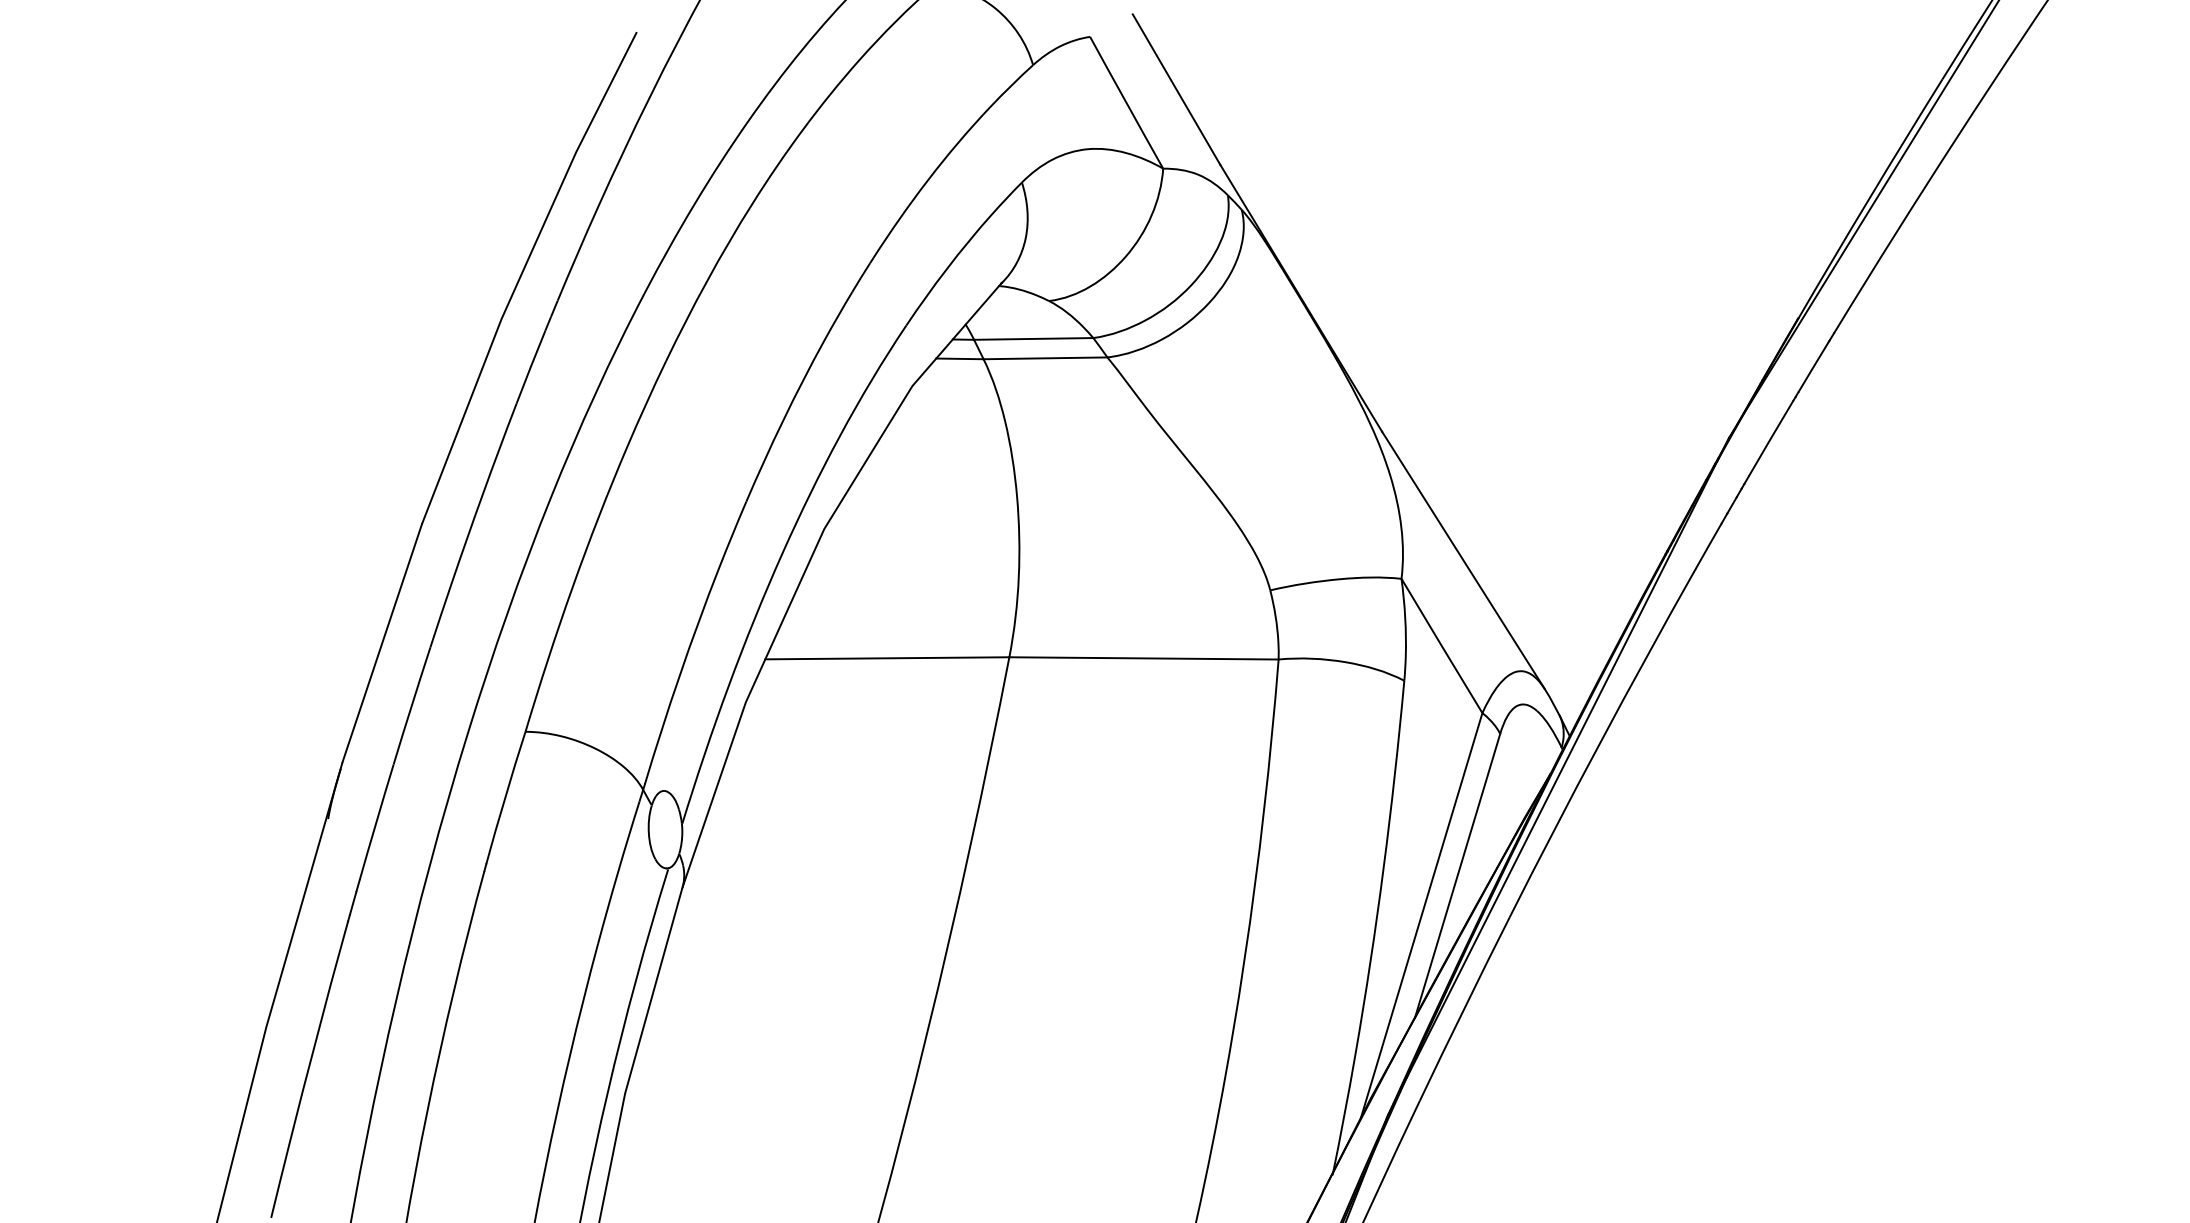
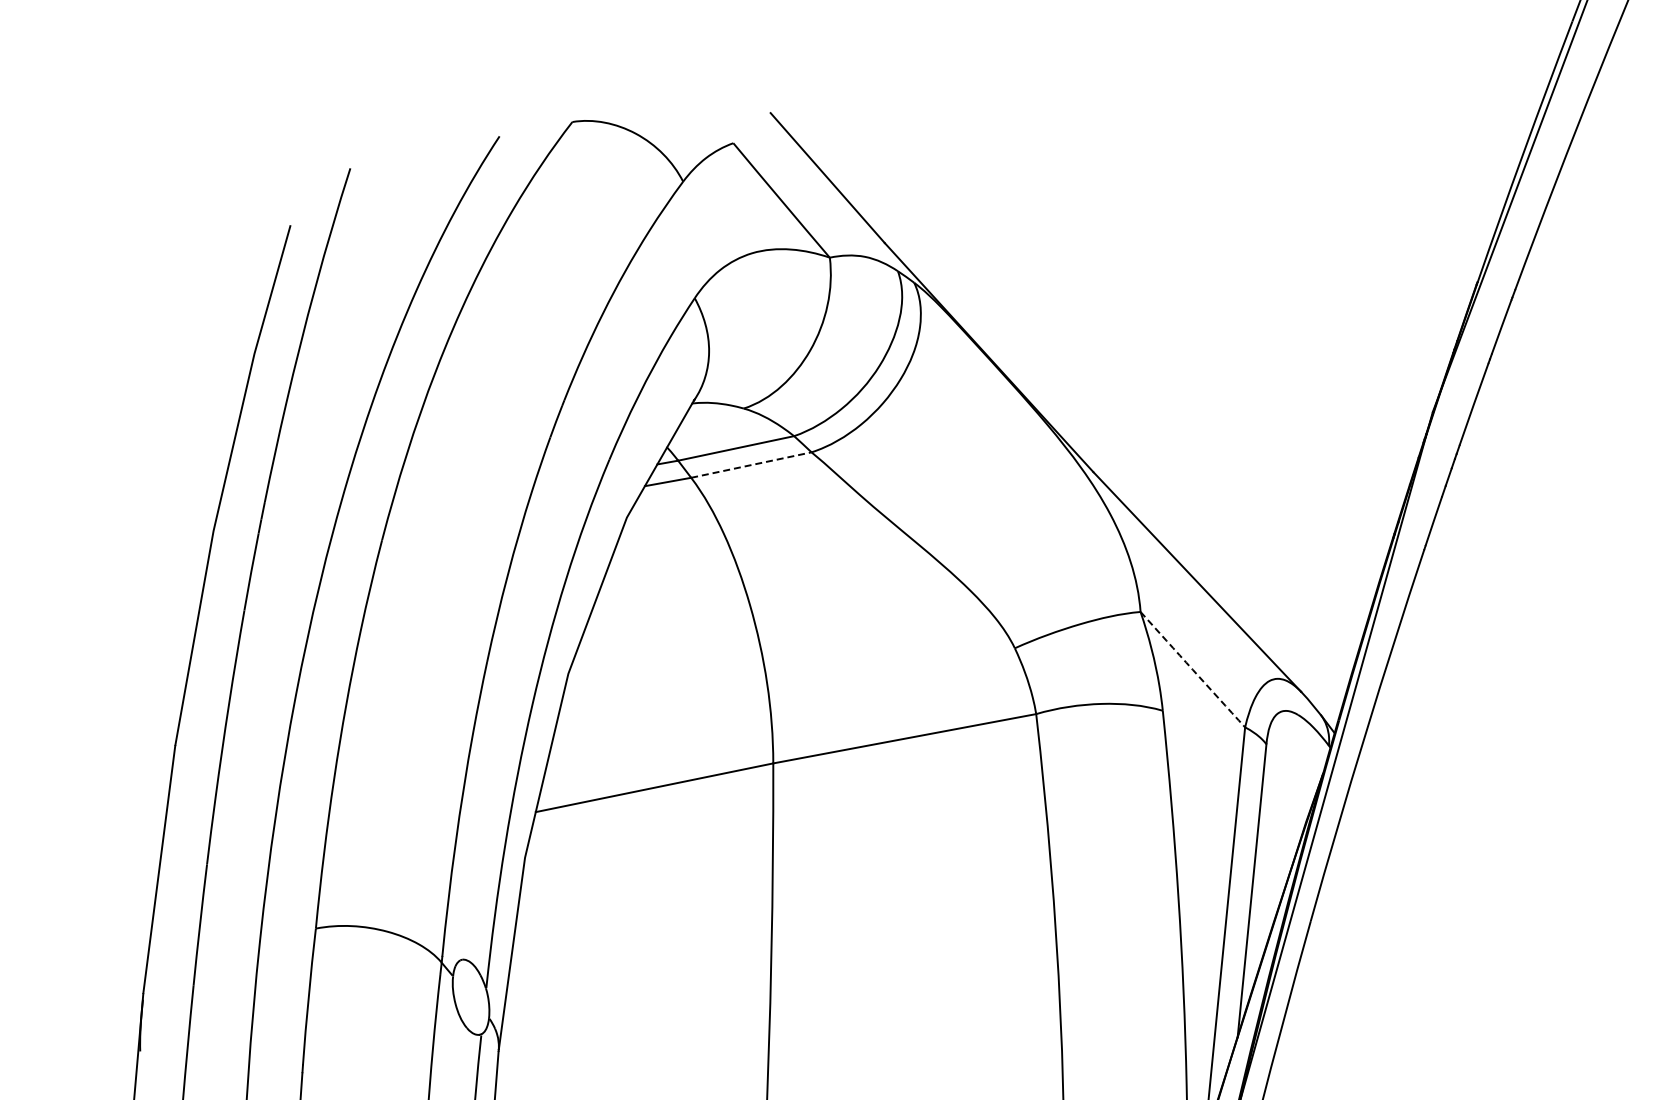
line: (1045, 358) -> (751, 465), solid -> dashed
arc: (1441, 646) -> (1192, 670), solid -> dashed

